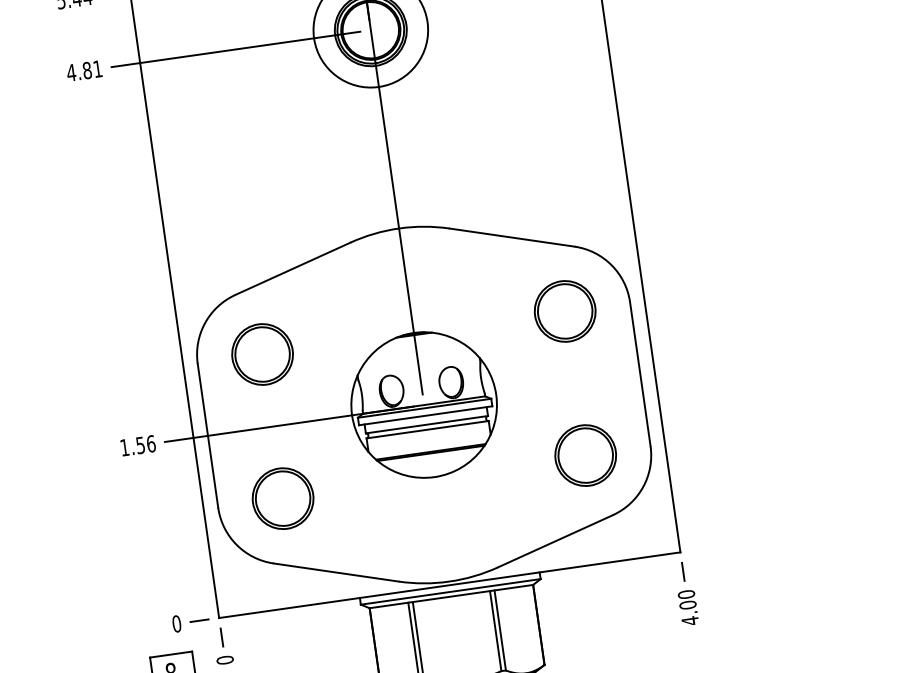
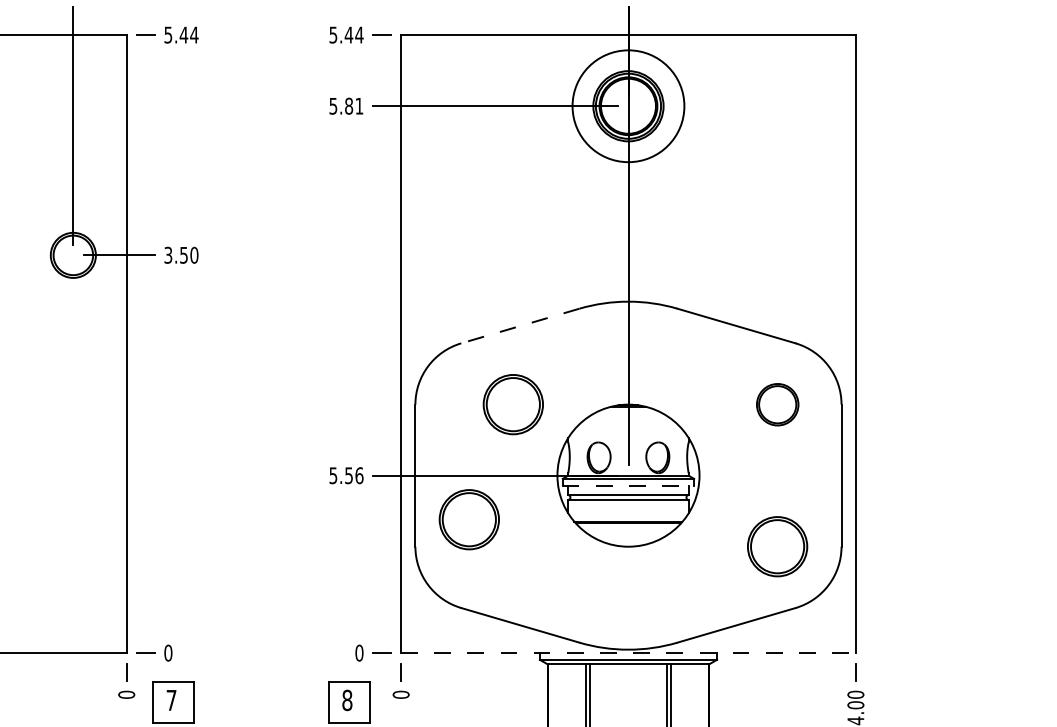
text: (71, 73) -> (333, 106), 4.81 -> 5.81
line: (293, 269) -> (520, 326), solid -> dashed
part: (565, 311) -> (777, 404), size x0.7
part: (261, 354) -> (512, 404), moved
line: (425, 416) -> (628, 486), solid -> dashed
text: (124, 447) -> (333, 475), 1.56 -> 5.56
part: (282, 498) -> (468, 519), moved
line: (449, 585) -> (628, 653), solid -> dashed

